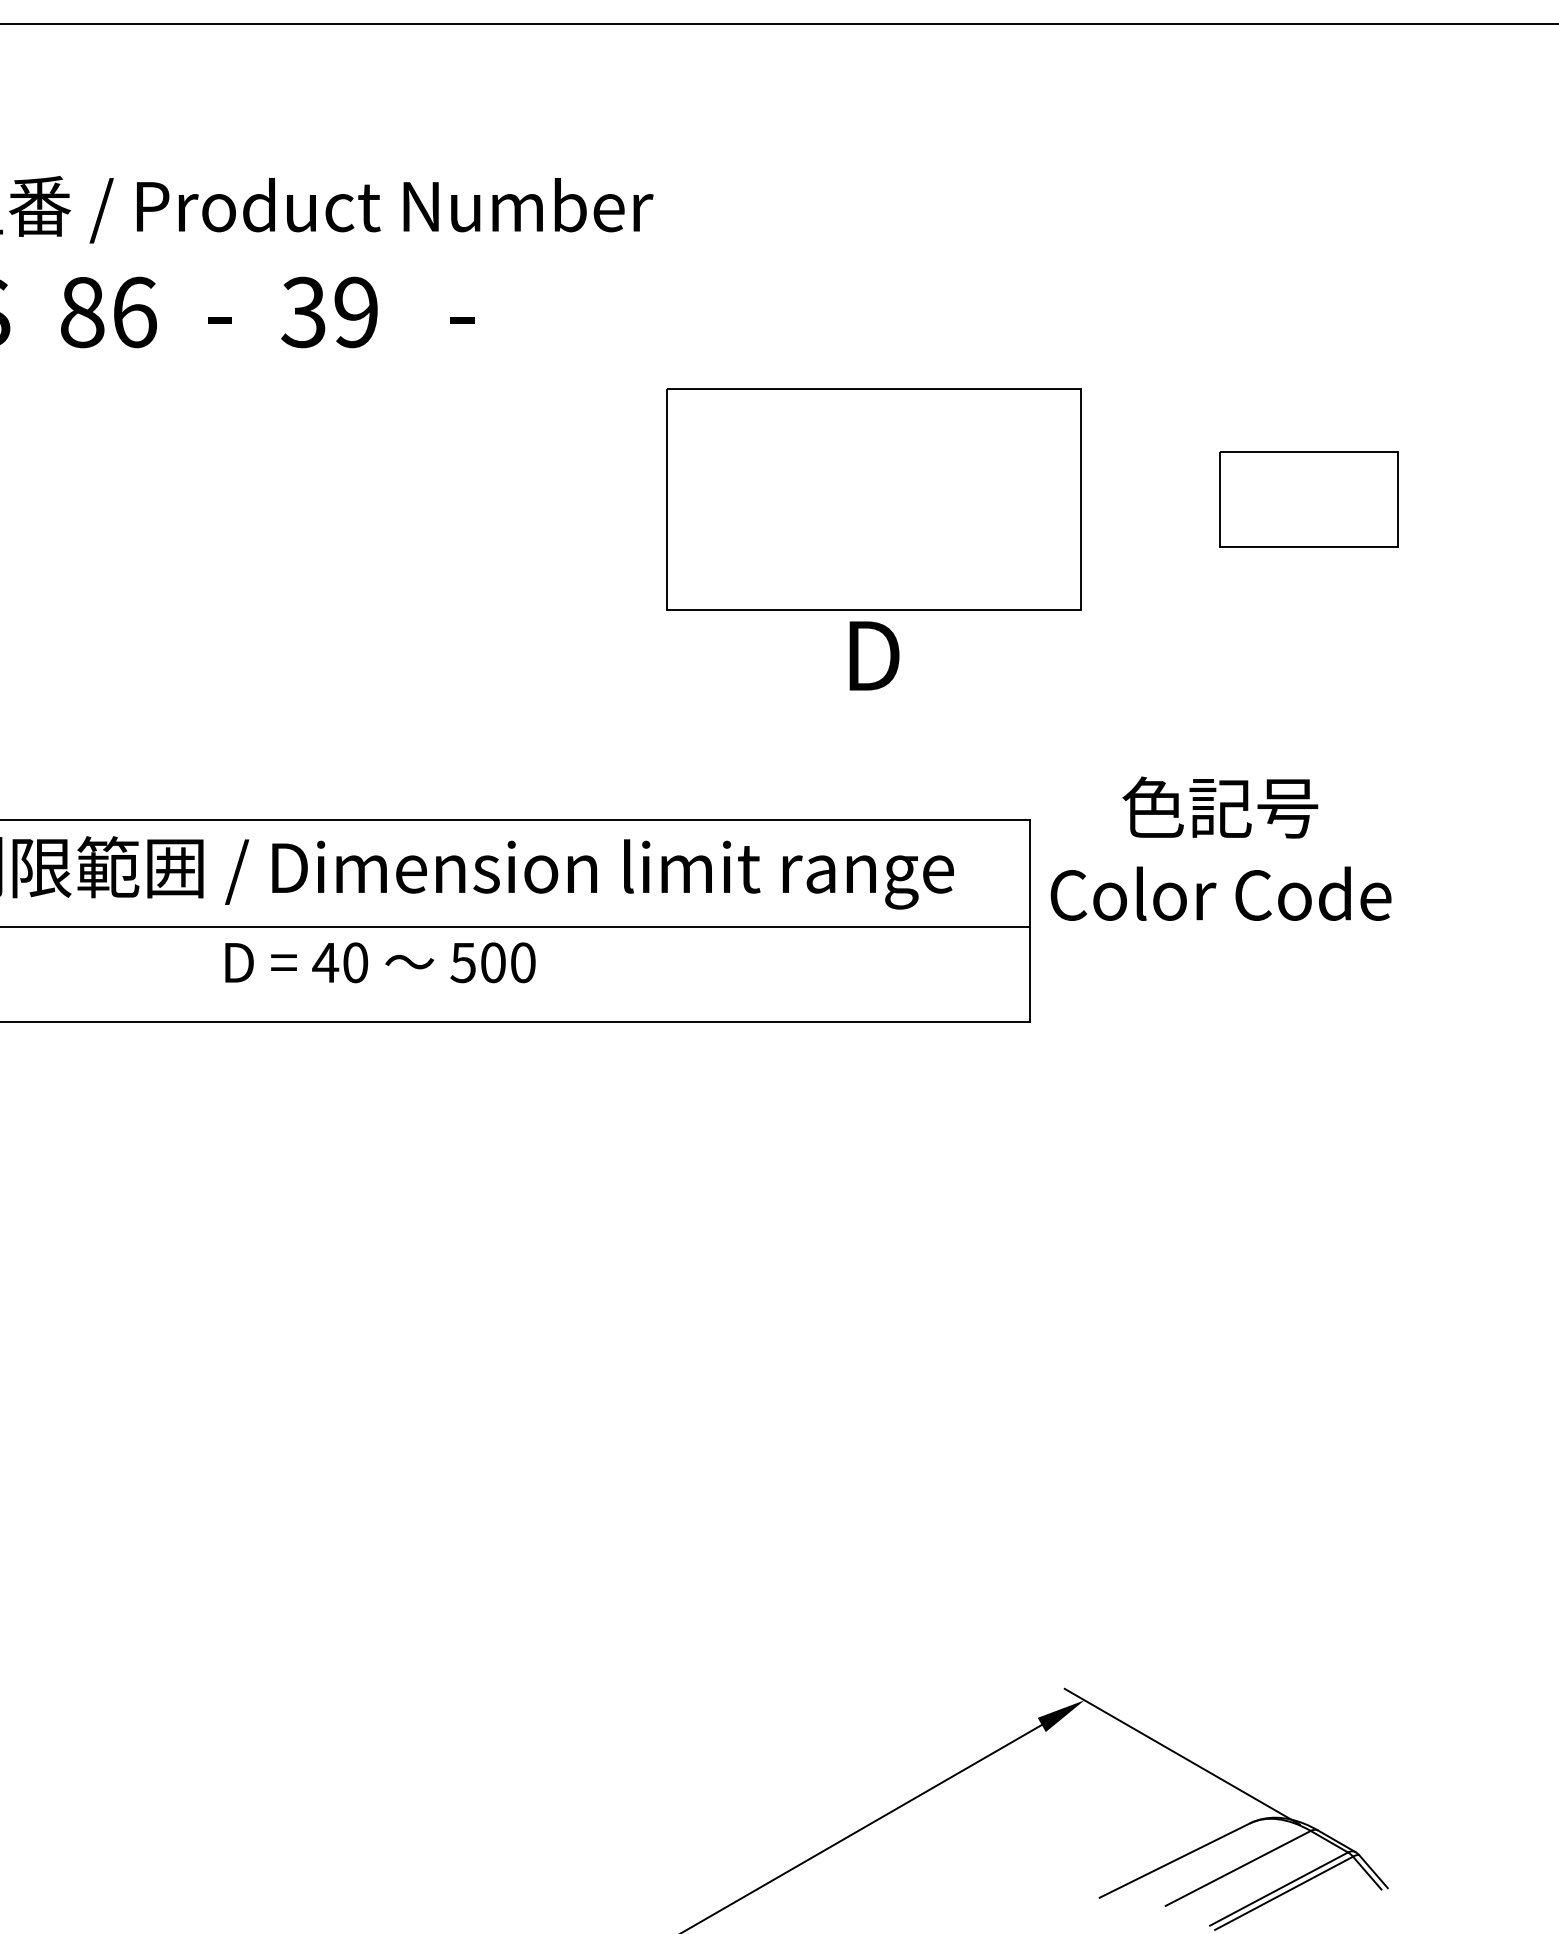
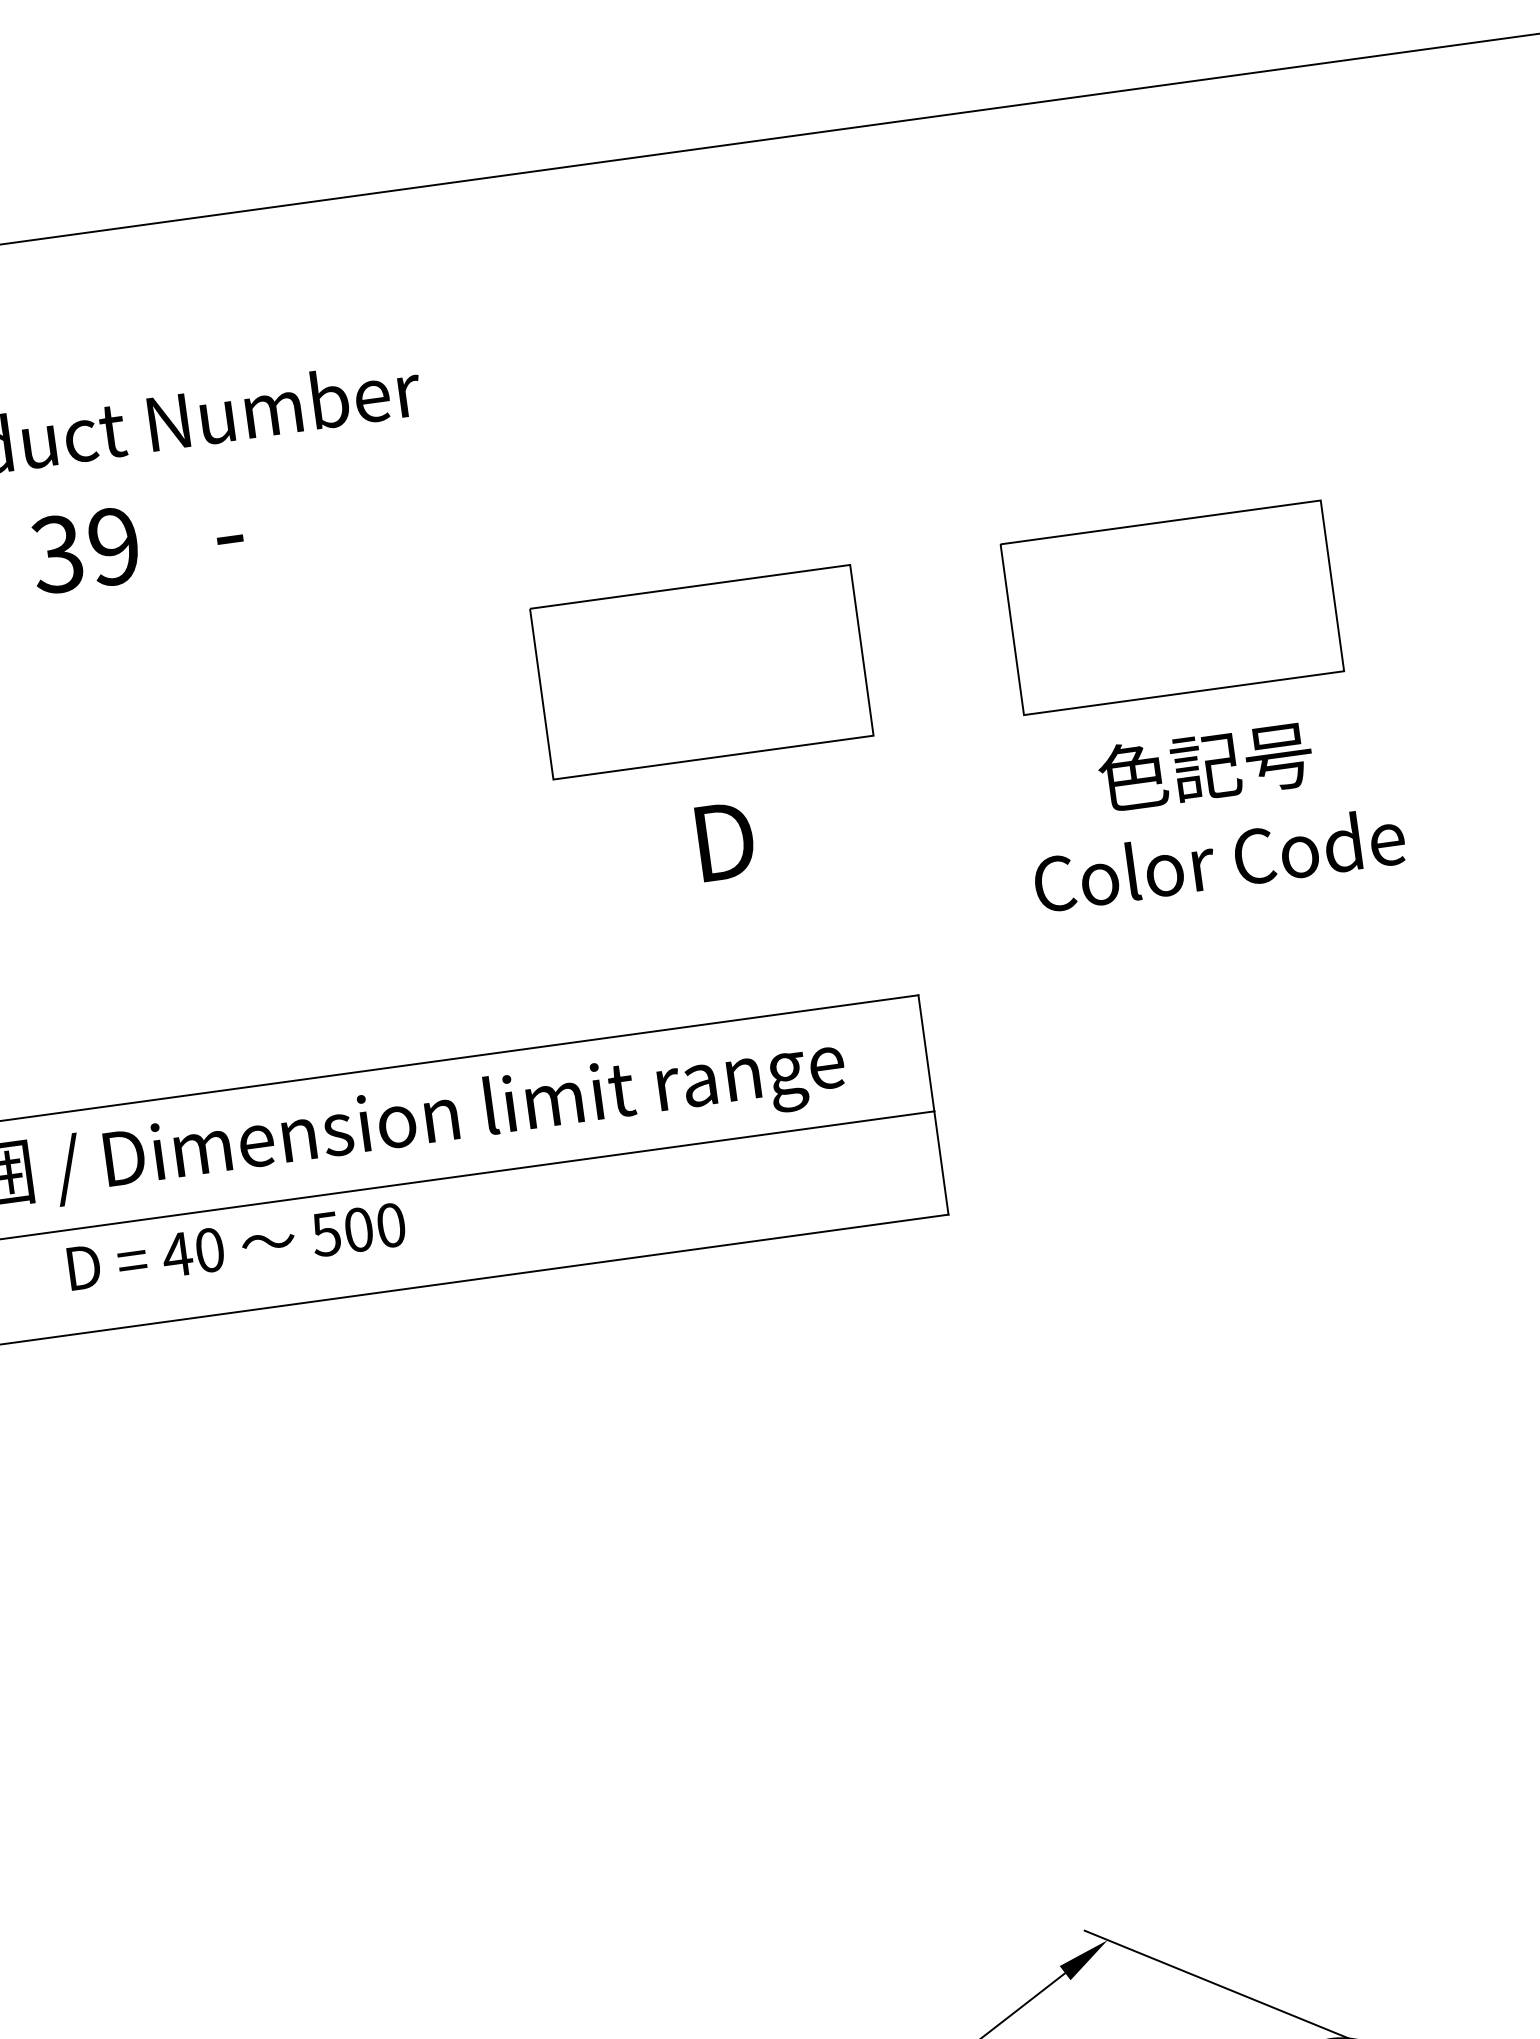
part: (873, 499) -> (701, 672), size x0.71
part: (1308, 499) -> (1172, 607), size x1.67
text: (1220, 848) -> (1212, 810), moved

